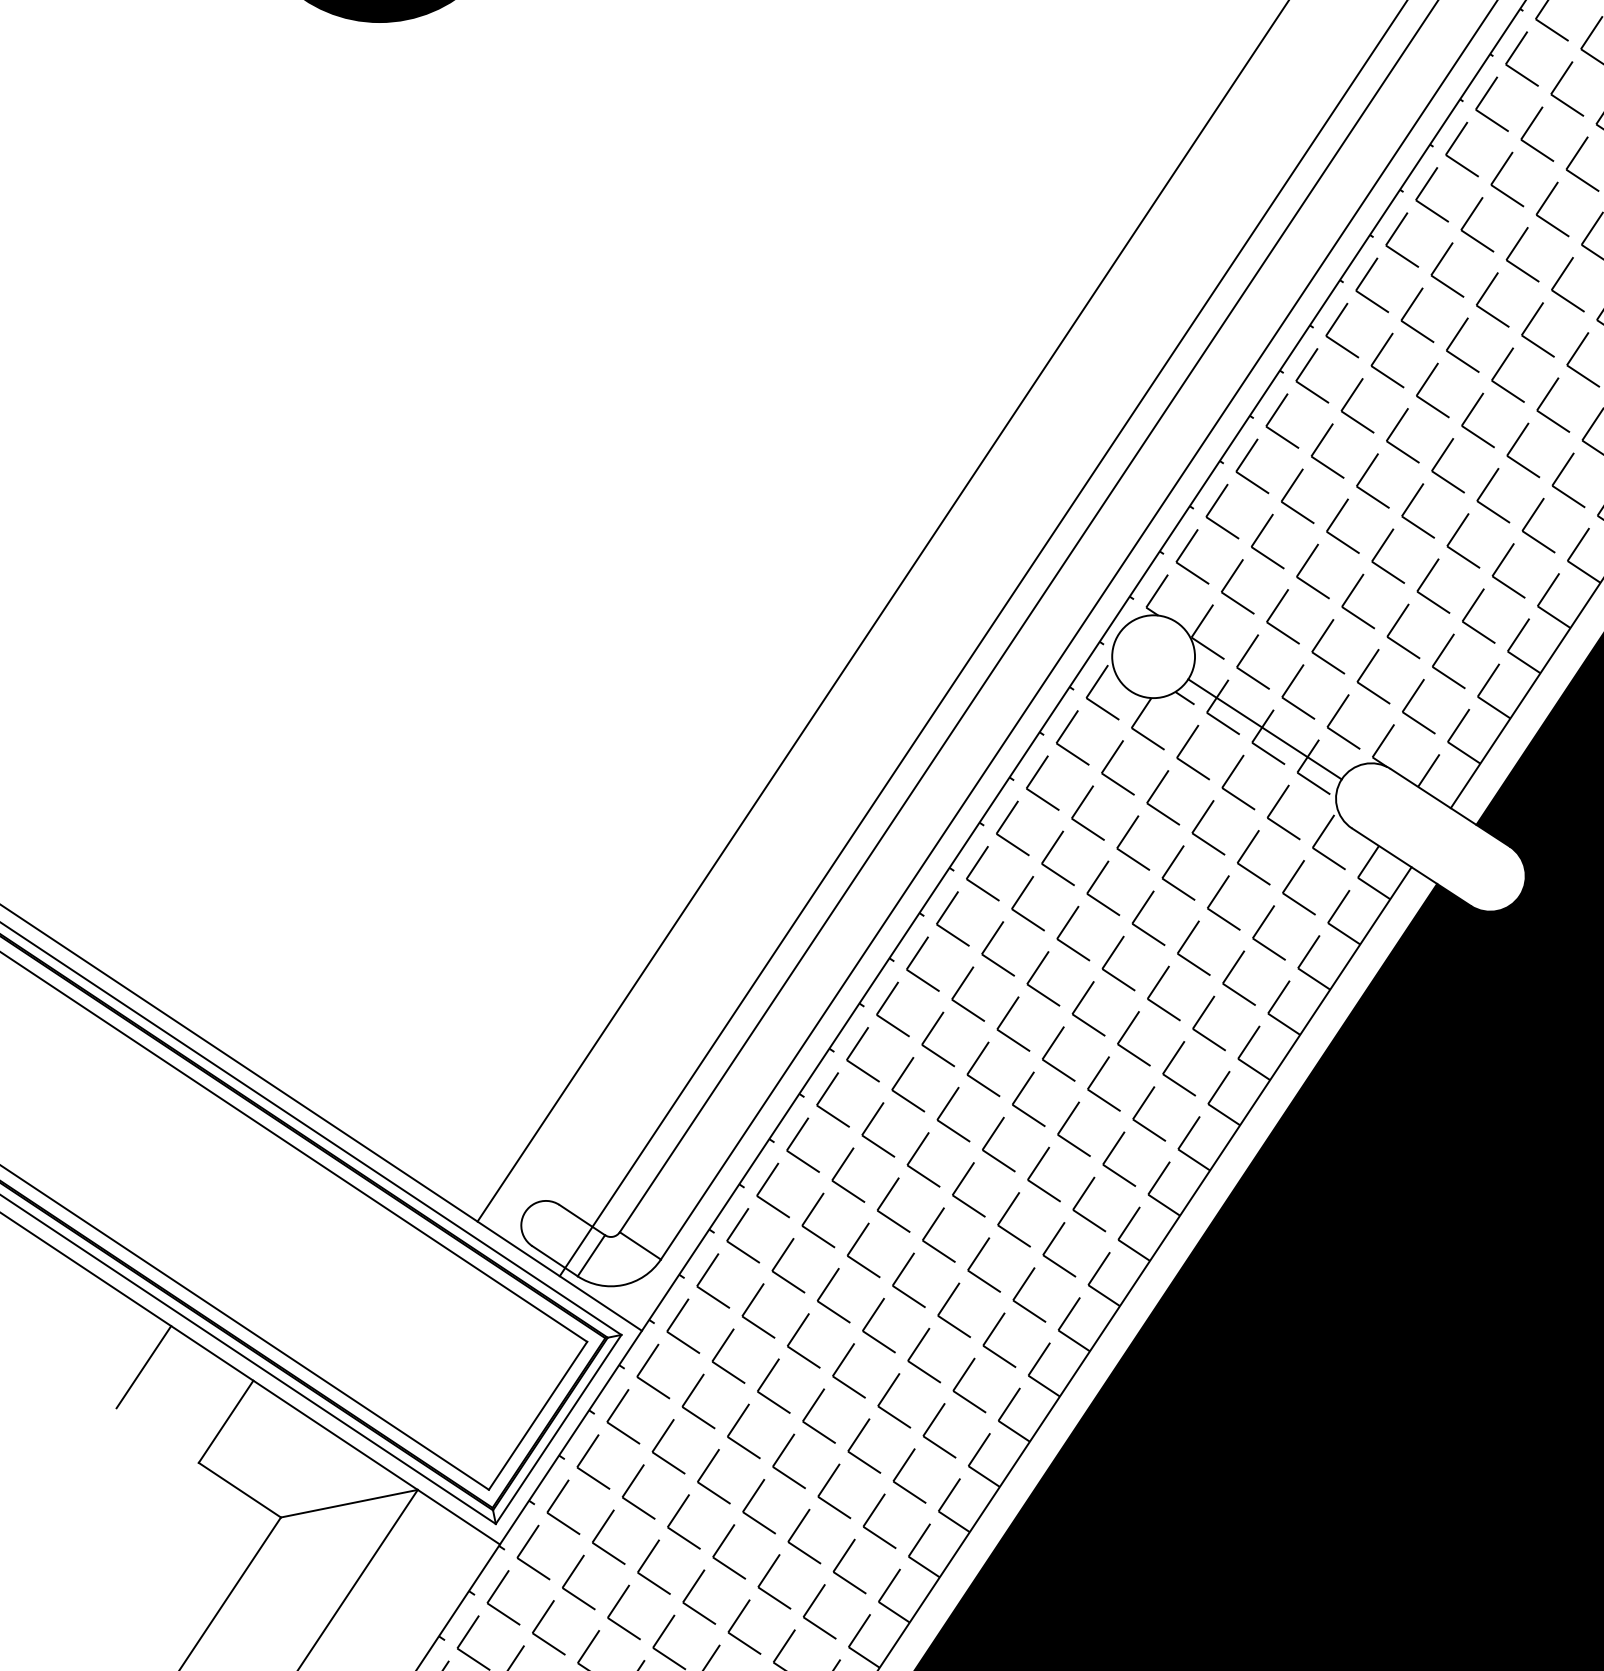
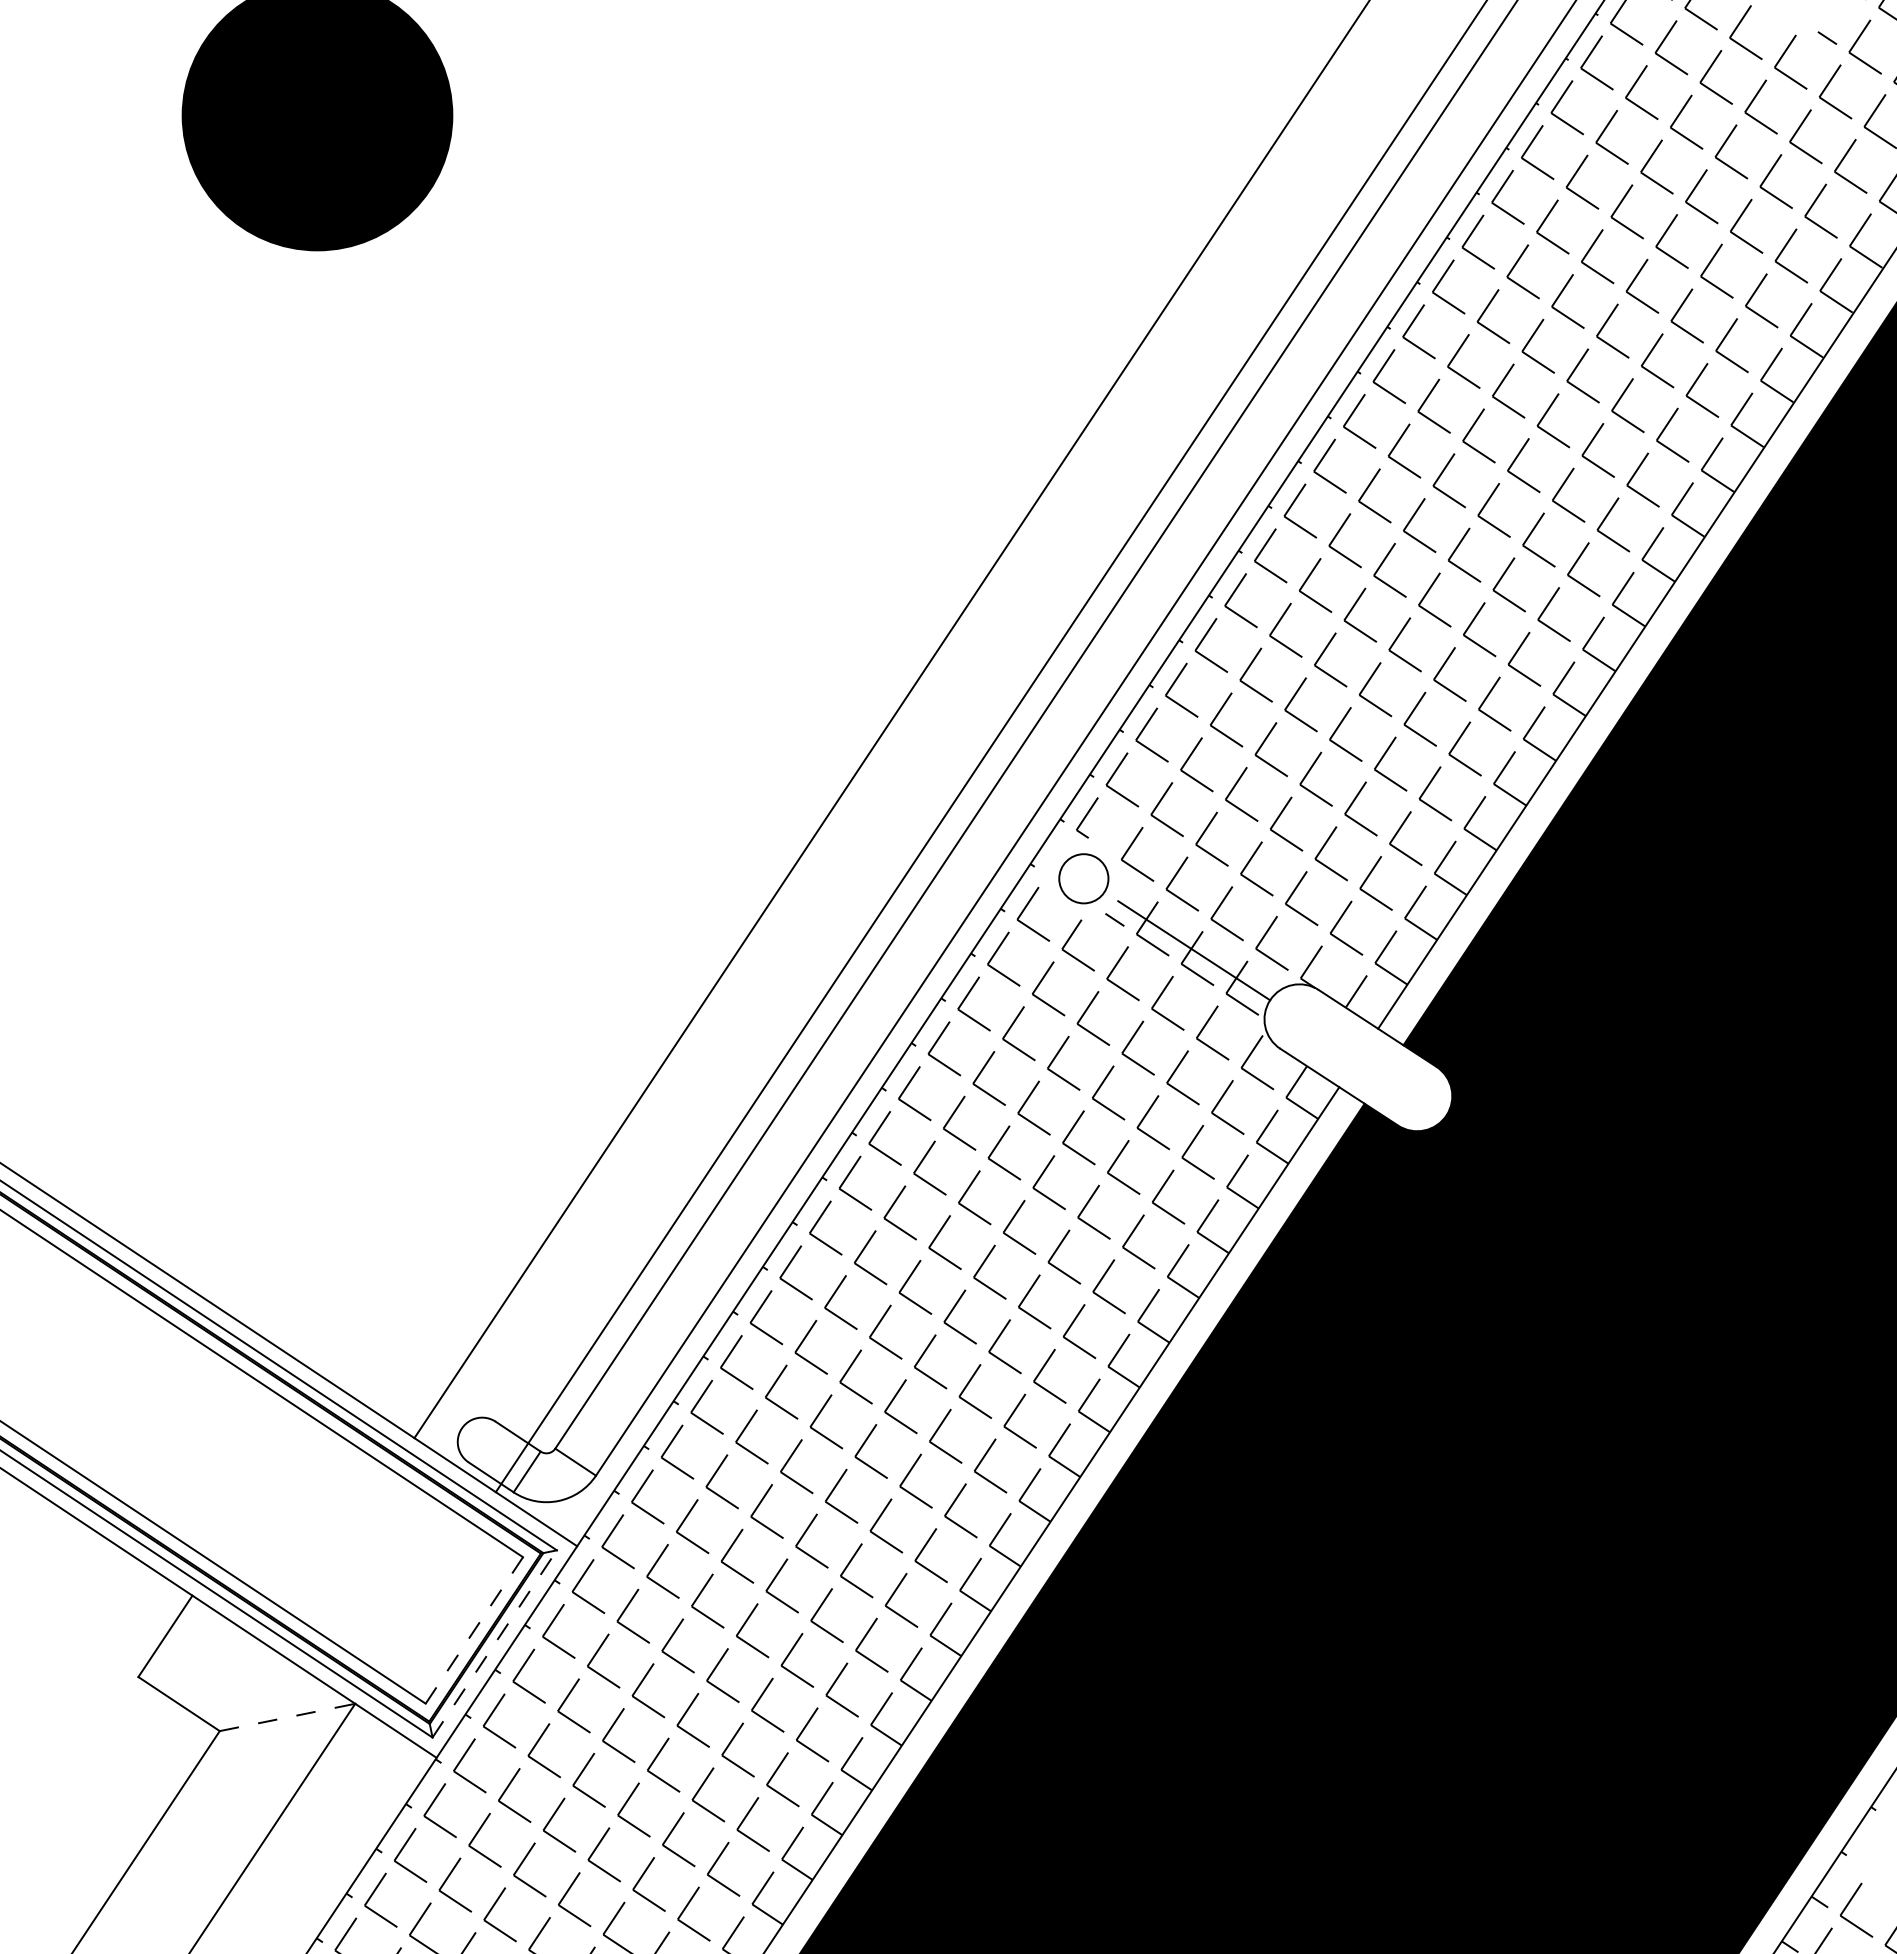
circle: (1153, 656) -> (1083, 878), size x0.6
line: (144, 1366) -> (84, 1581), removed
line: (538, 1415) -> (474, 1630), solid -> dashed
line: (559, 1429) -> (495, 1643), solid -> dashed
line: (350, 1503) -> (288, 1717), solid -> dashed

